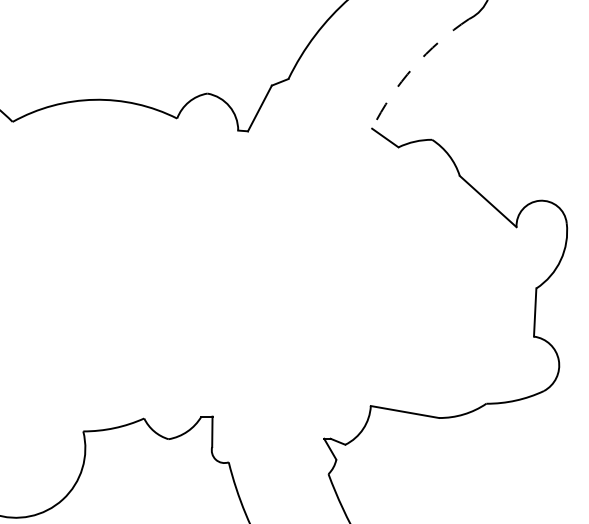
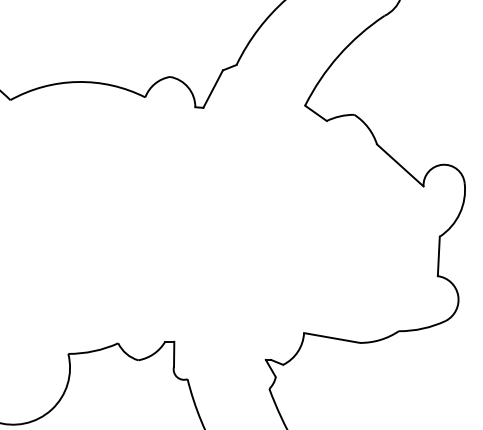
arc: (412, 67) -> (338, 55), dashed -> solid

